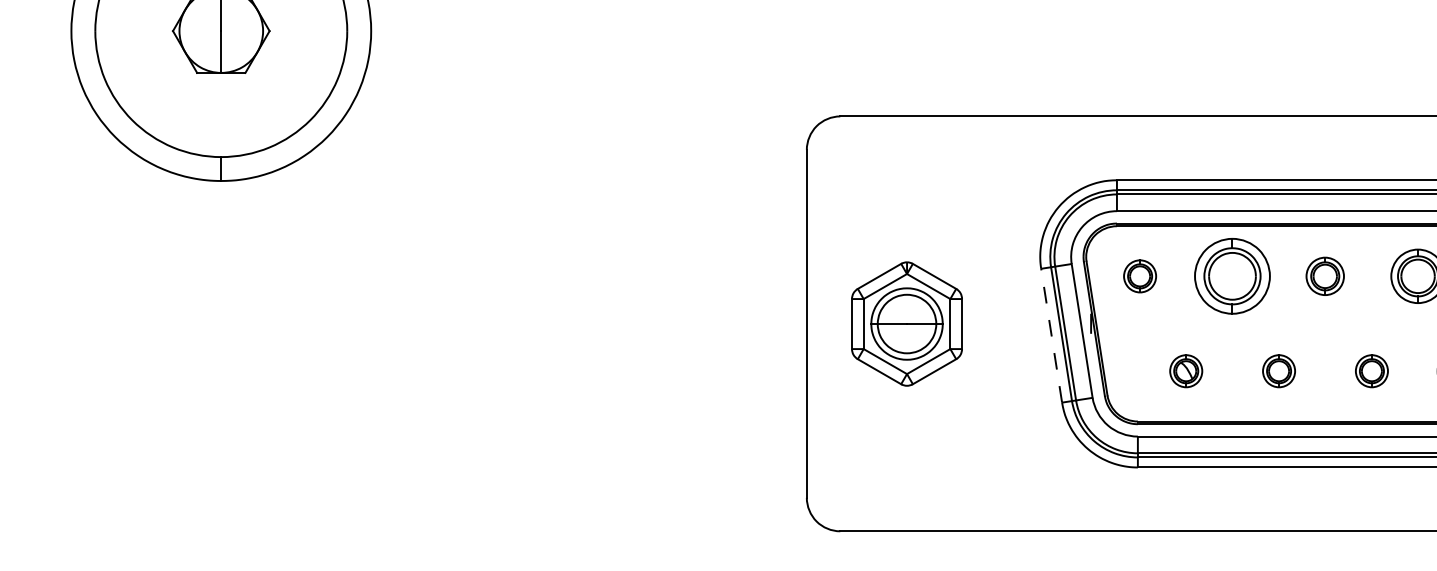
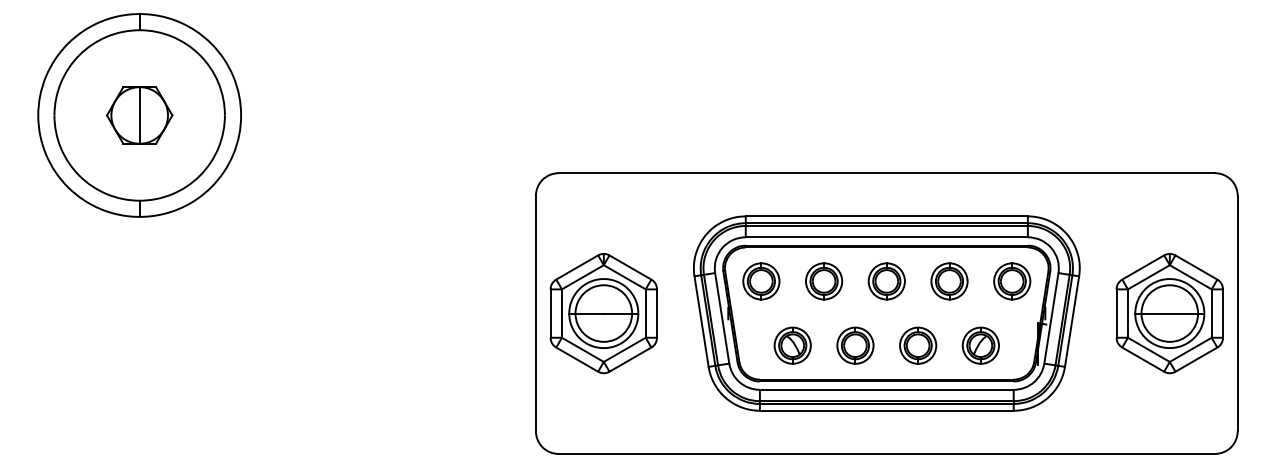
part: (1140, 276) -> (761, 281), size x1.67
part: (1233, 276) -> (824, 281), size x0.71
part: (1324, 276) -> (886, 281), size x1.43
part: (906, 323) -> (603, 313), size x1.43
line: (1051, 335) -> (701, 321), dashed -> solid
part: (1186, 371) -> (792, 345), size x1.67
part: (1279, 371) -> (855, 345), size x1.67
part: (1372, 371) -> (918, 345), size x1.67

